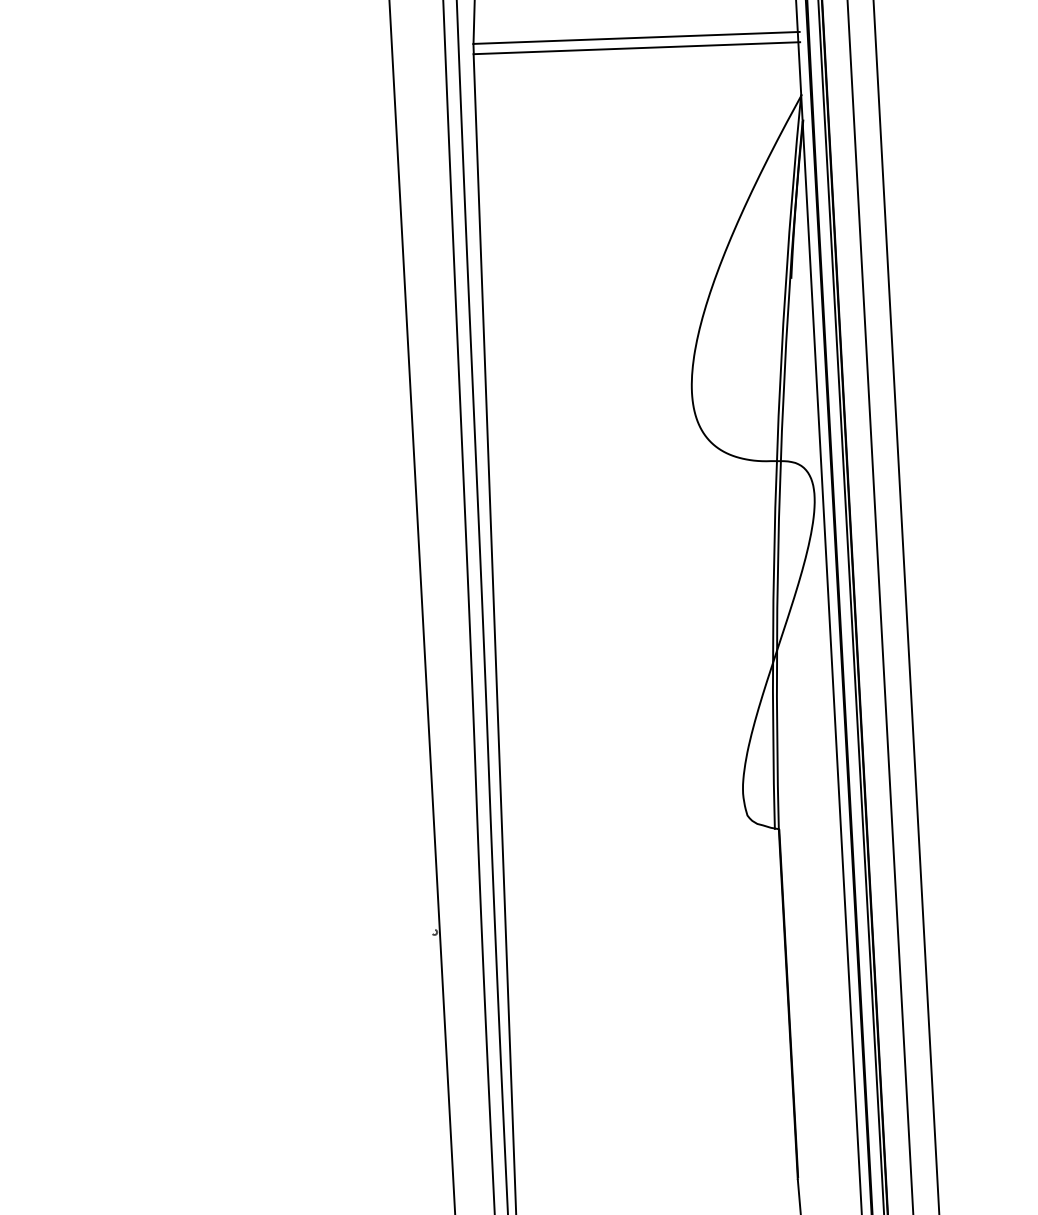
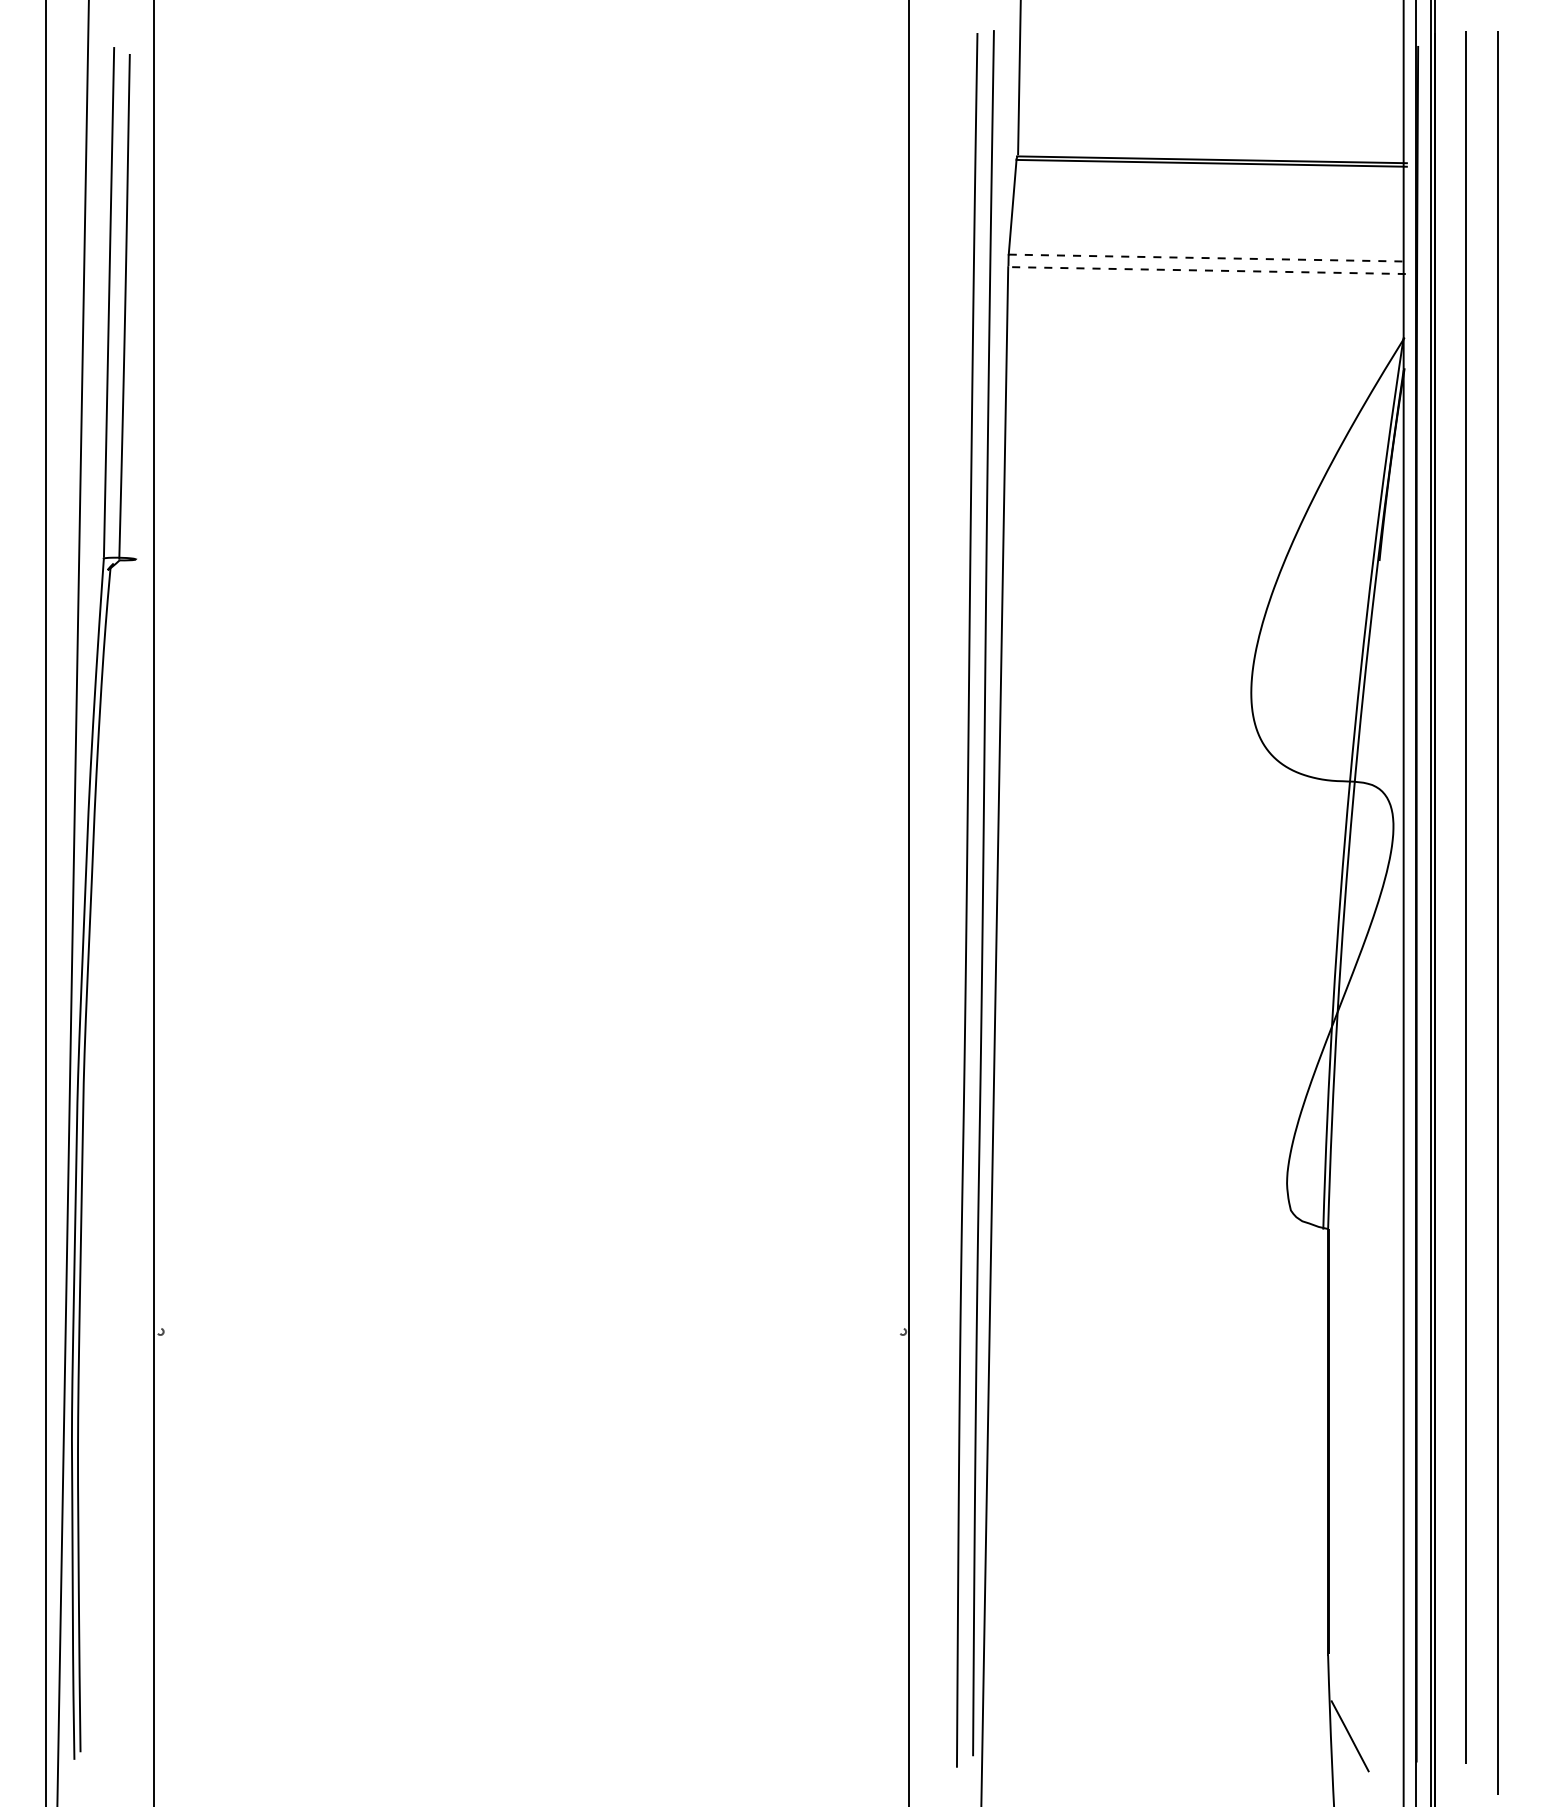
line: (636, 38) -> (1207, 258), solid -> dashed
line: (637, 48) -> (1207, 270), solid -> dashed

